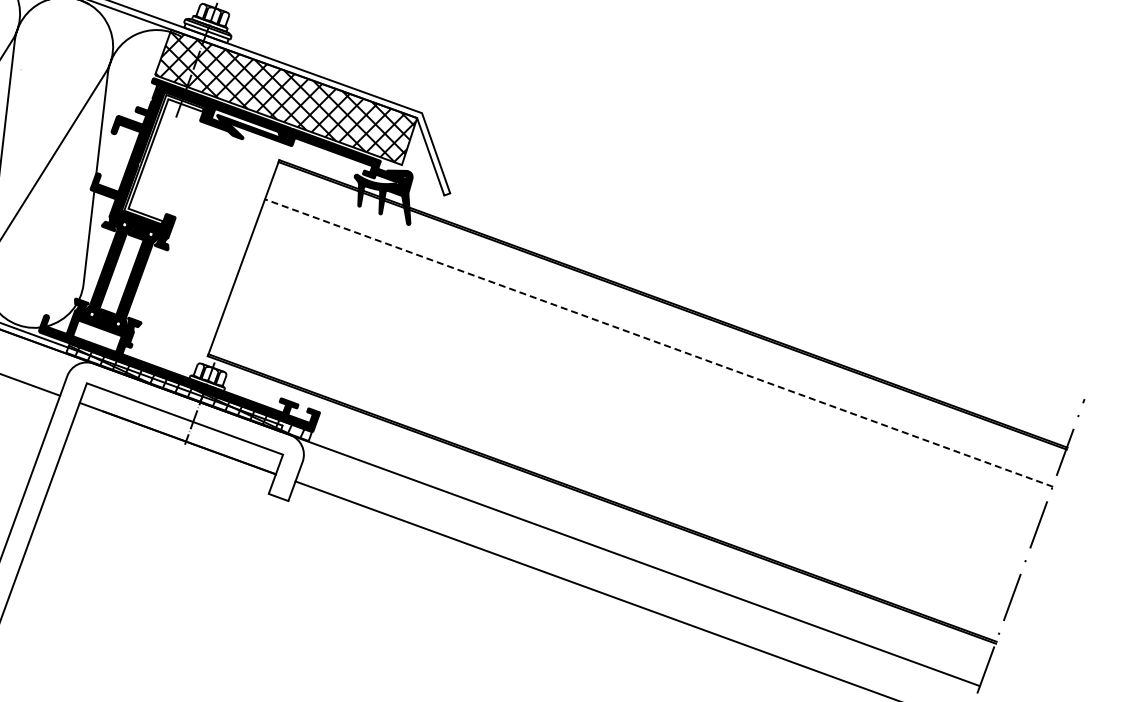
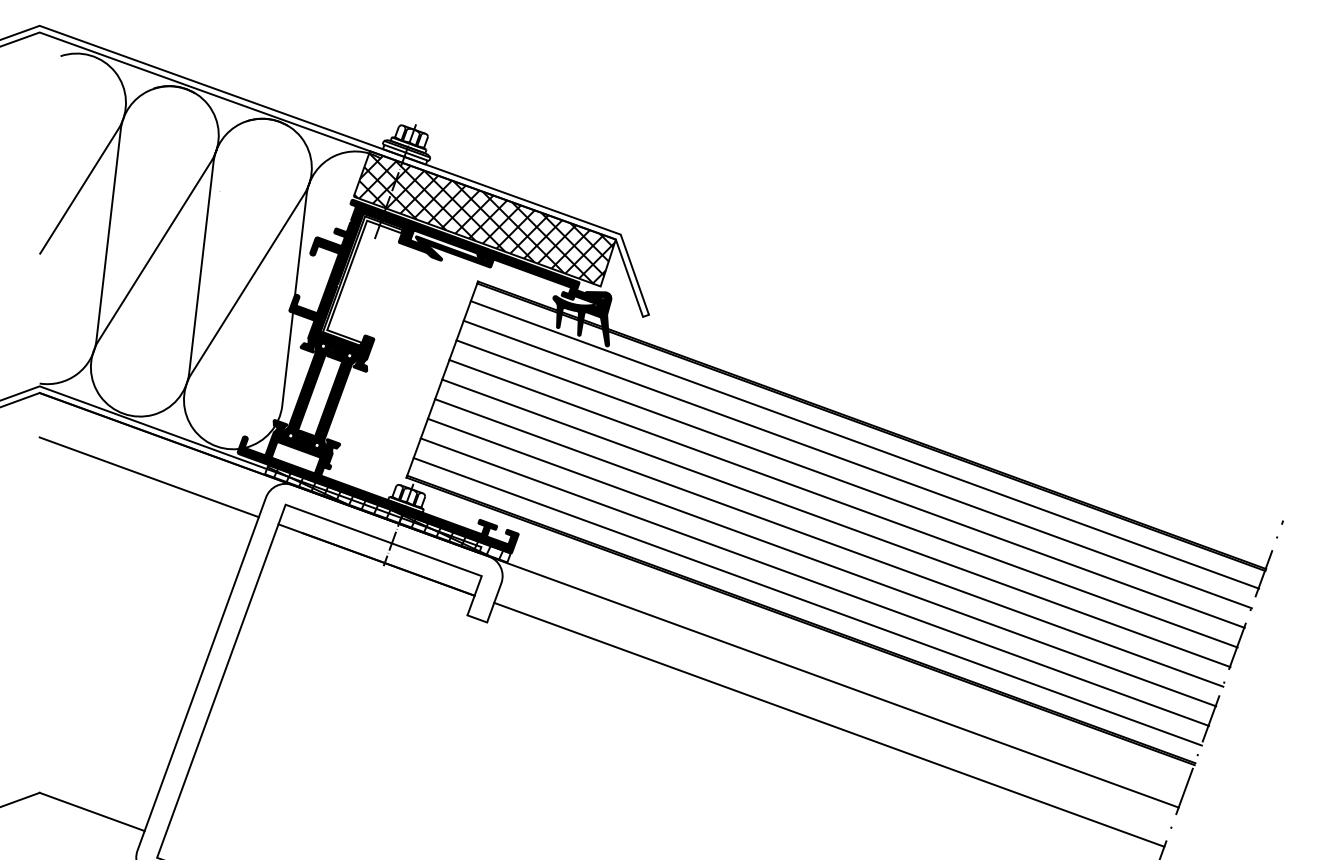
line: (665, 323) -> (864, 444), added
line: (658, 343) -> (857, 464), dashed -> solid
line: (651, 362) -> (850, 483), added
line: (644, 382) -> (843, 503), added
line: (637, 402) -> (836, 523), added
line: (630, 421) -> (829, 542), added
line: (622, 441) -> (821, 562), added
line: (615, 460) -> (814, 581), added
line: (608, 480) -> (807, 601), added

